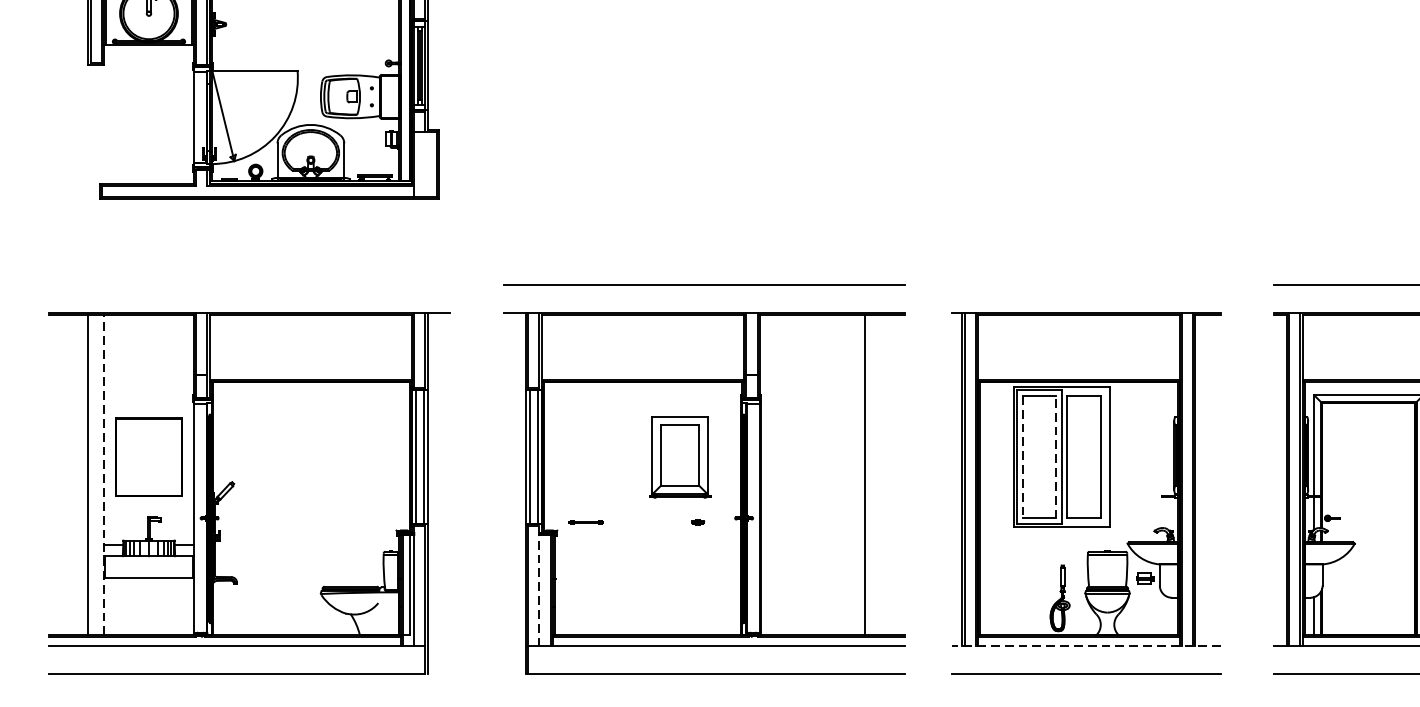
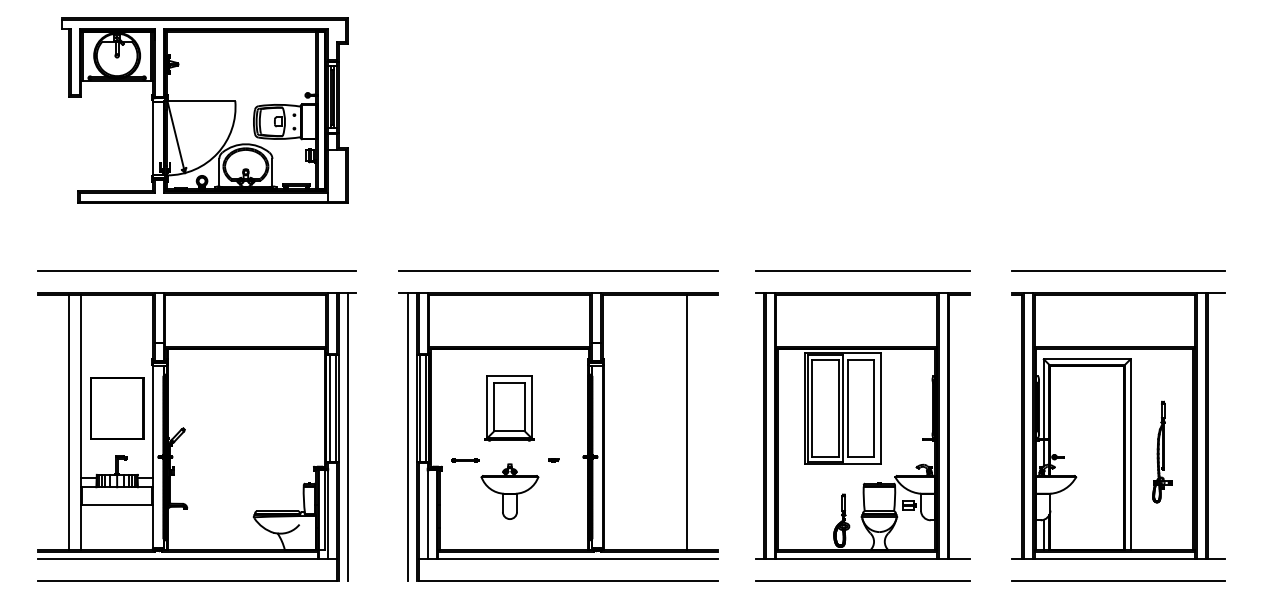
line: (248, 284) -> (196, 271), added
line: (1086, 284) -> (862, 271), added
part: (680, 457) -> (509, 408), moved
line: (1023, 457) -> (812, 408), dashed -> solid
line: (1056, 457) -> (838, 408), dashed -> solid
line: (104, 474) -> (81, 422), dashed -> solid
line: (438, 493) -> (347, 437), added
line: (515, 493) -> (408, 437), added
part: (642, 561) -> (509, 491), added
line: (539, 586) -> (427, 511), dashed -> solid
line: (1086, 645) -> (862, 558), dashed -> solid

